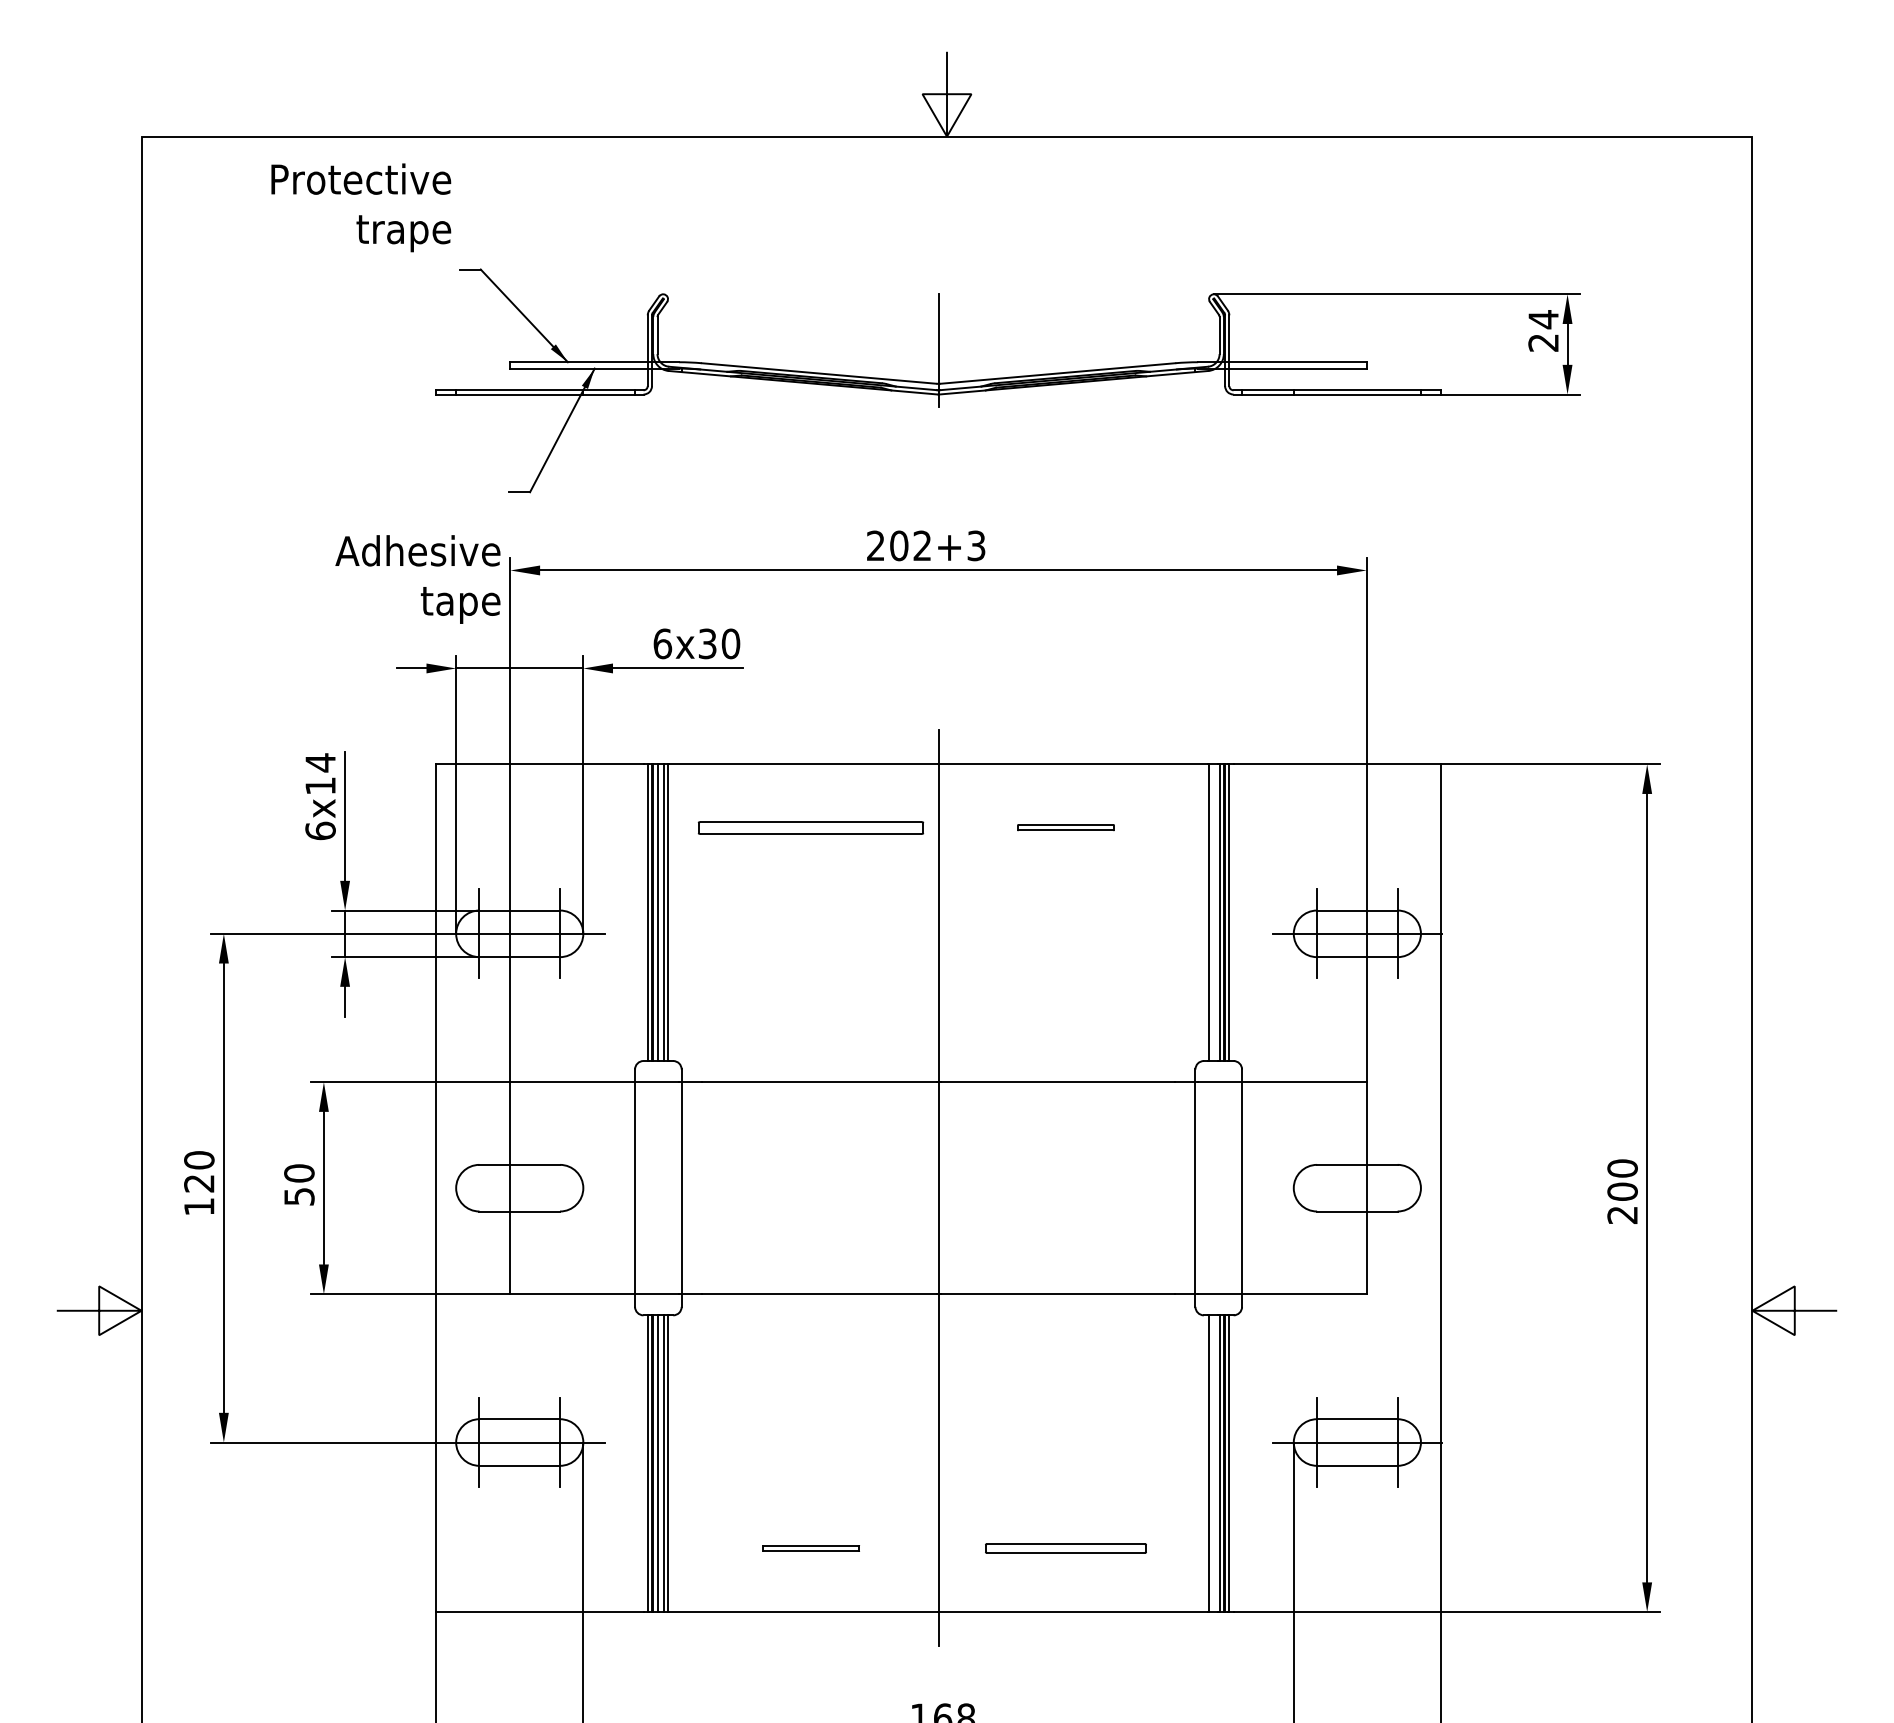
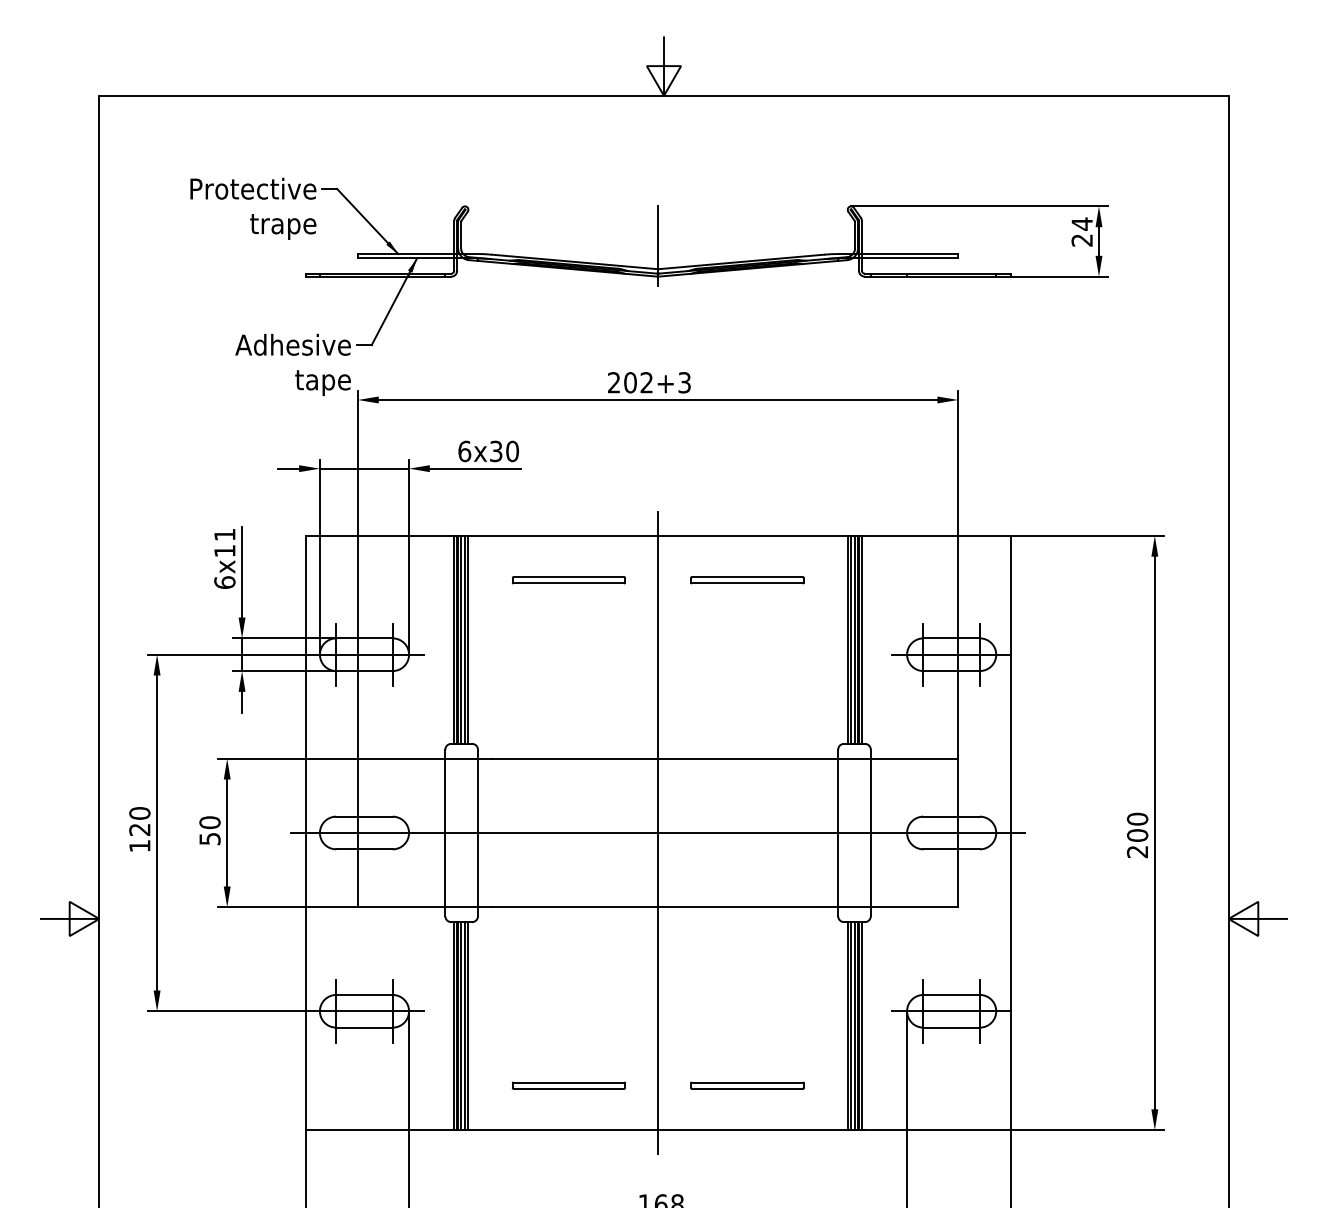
text: (361, 207) -> (253, 208), moved
text: (417, 579) -> (292, 364), moved
text: (320, 762) -> (224, 534), 6x14 -> 6x11
part: (811, 827) -> (569, 580), size x0.71
part: (1065, 827) -> (747, 580), size x1.67
line: (1213, 912) -> (850, 639), added
line: (938, 1188) -> (658, 833), added
line: (1213, 1463) -> (850, 1026), added
part: (811, 1548) -> (569, 1085), size x1.67

